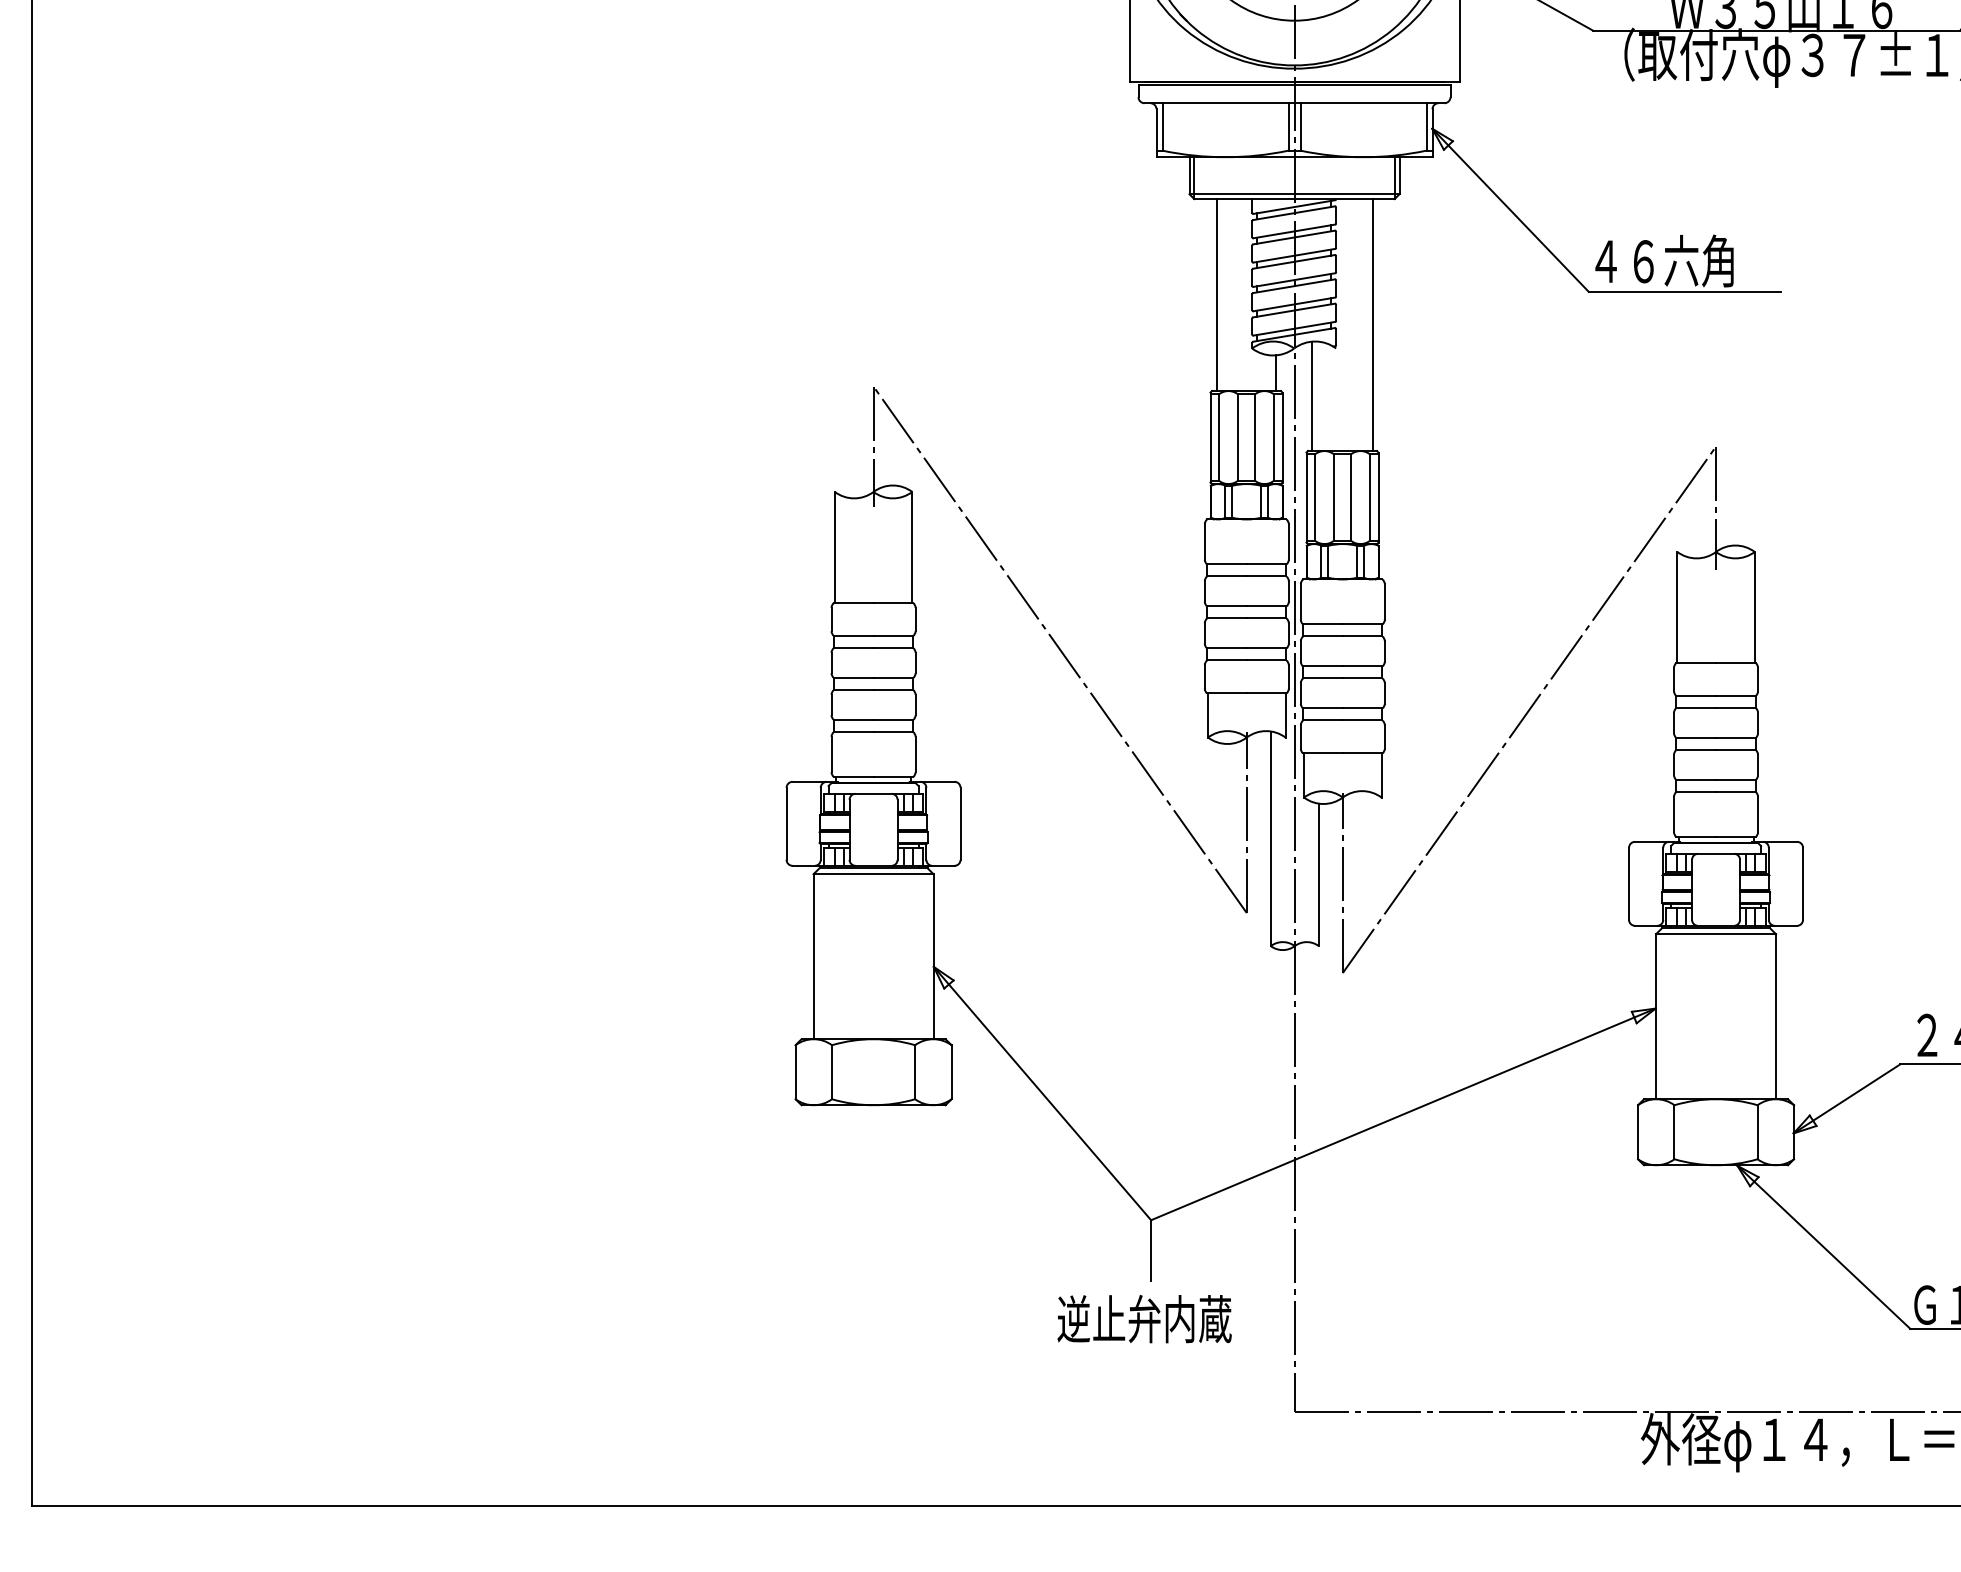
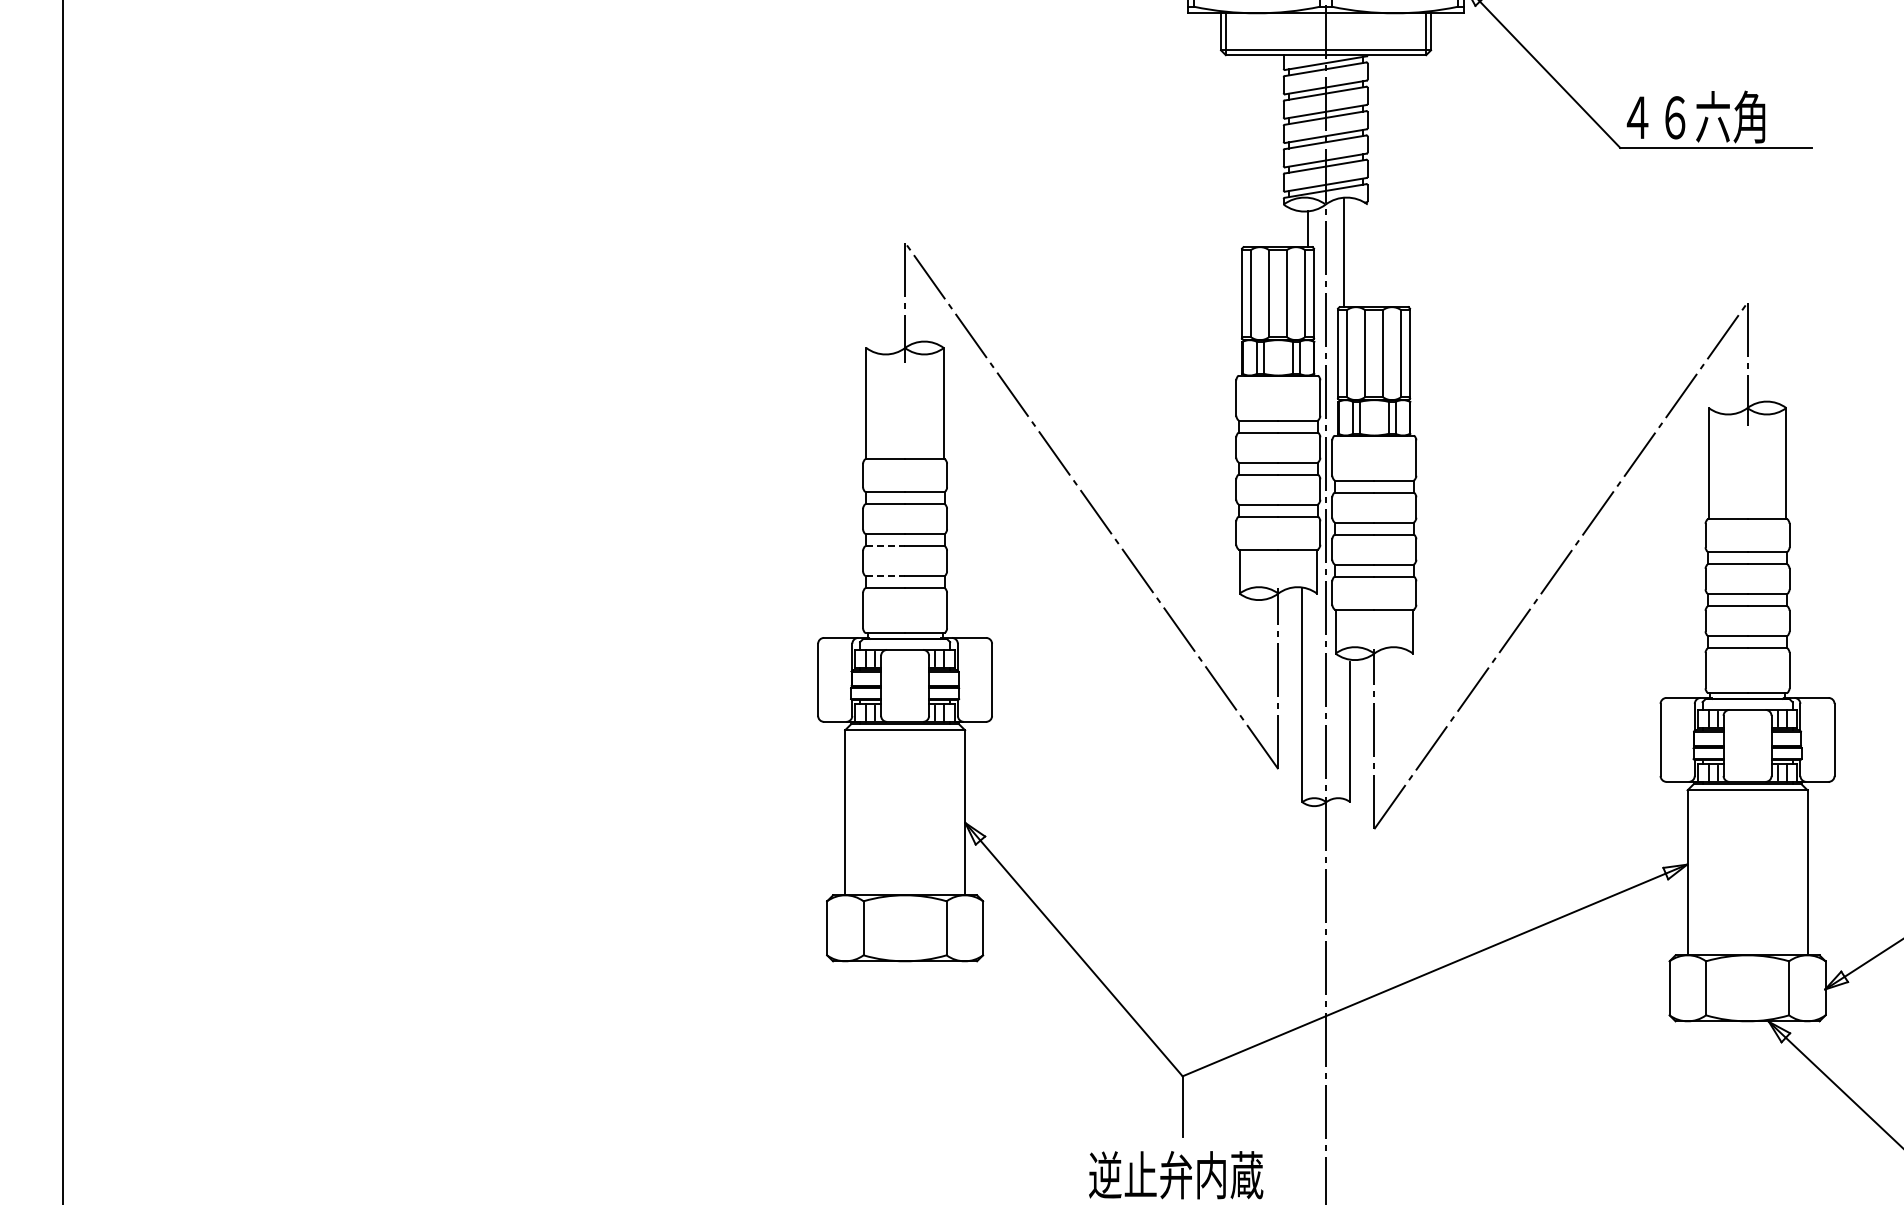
line: (1216, 295) -> (1248, 151), removed
line: (1372, 325) -> (1404, 181), removed
line: (853, 690) -> (885, 546), solid -> dashed
line: (853, 720) -> (885, 576), solid -> dashed

